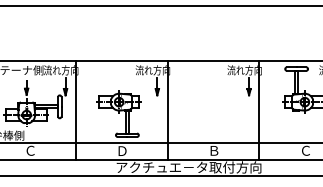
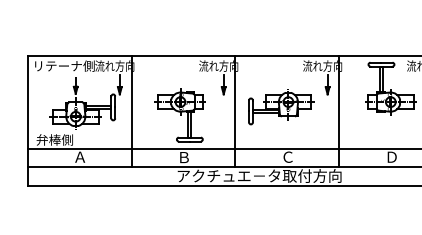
part: (208, 106) -> (281, 107), added
text: (30, 150) -> (80, 156), Ｃ -> Ａ
text: (213, 150) -> (287, 156), Ｂ -> Ｃ
text: (305, 150) -> (391, 156), Ｃ -> Ｄ
text: (122, 151) -> (184, 157), Ｄ -> Ｂ

